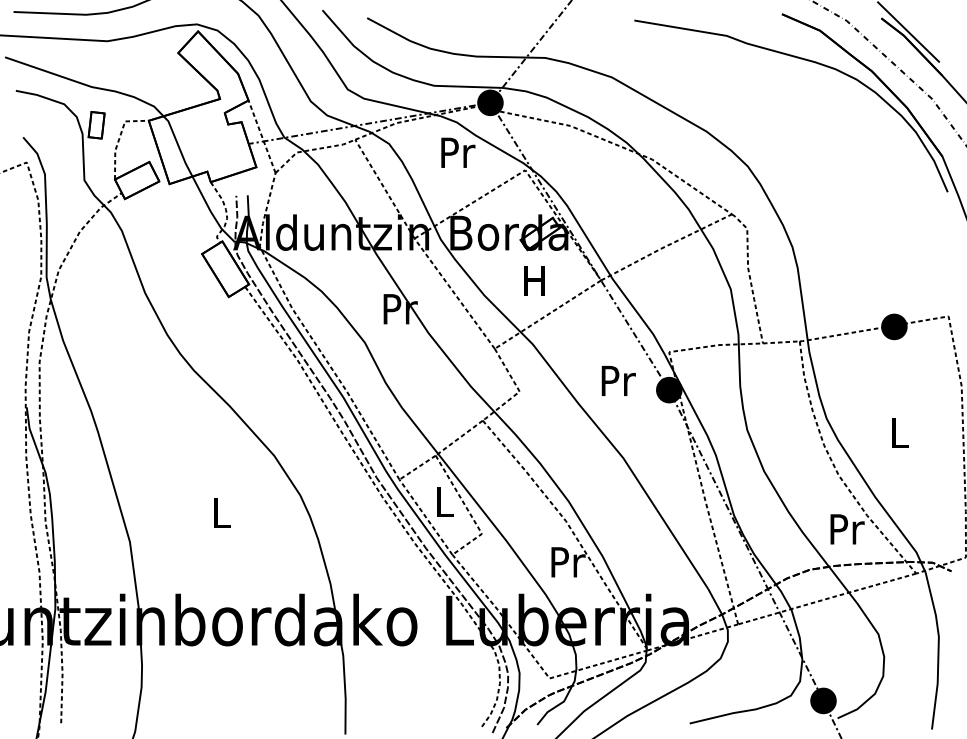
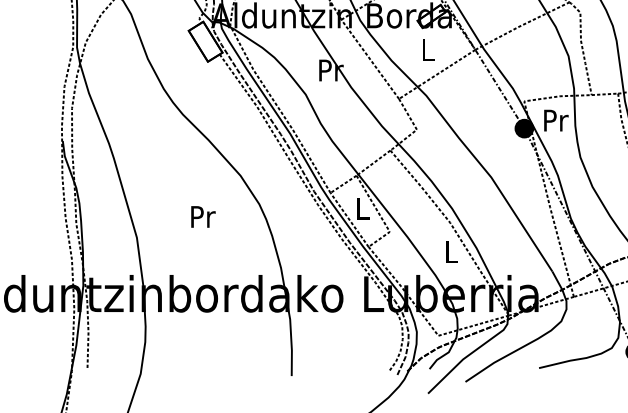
text: (534, 280) -> (427, 49), H -> L
text: (618, 380) -> (556, 120), moved
text: (222, 513) -> (203, 217), L -> Pr
text: (568, 562) -> (451, 252), Pr -> L

